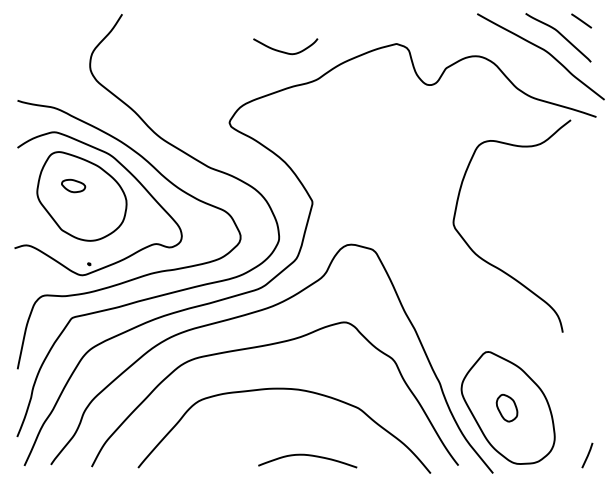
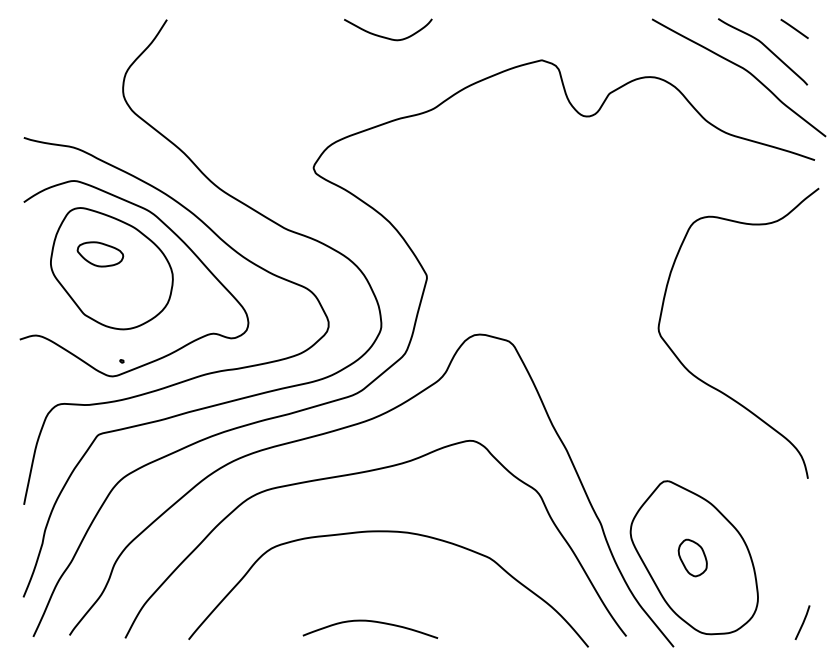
curve: (283, 51) -> (385, 36), moved
part: (73, 186) -> (100, 254), size x1.43
curve: (488, 262) -> (706, 382), moved
curve: (308, 456) -> (371, 622), moved

